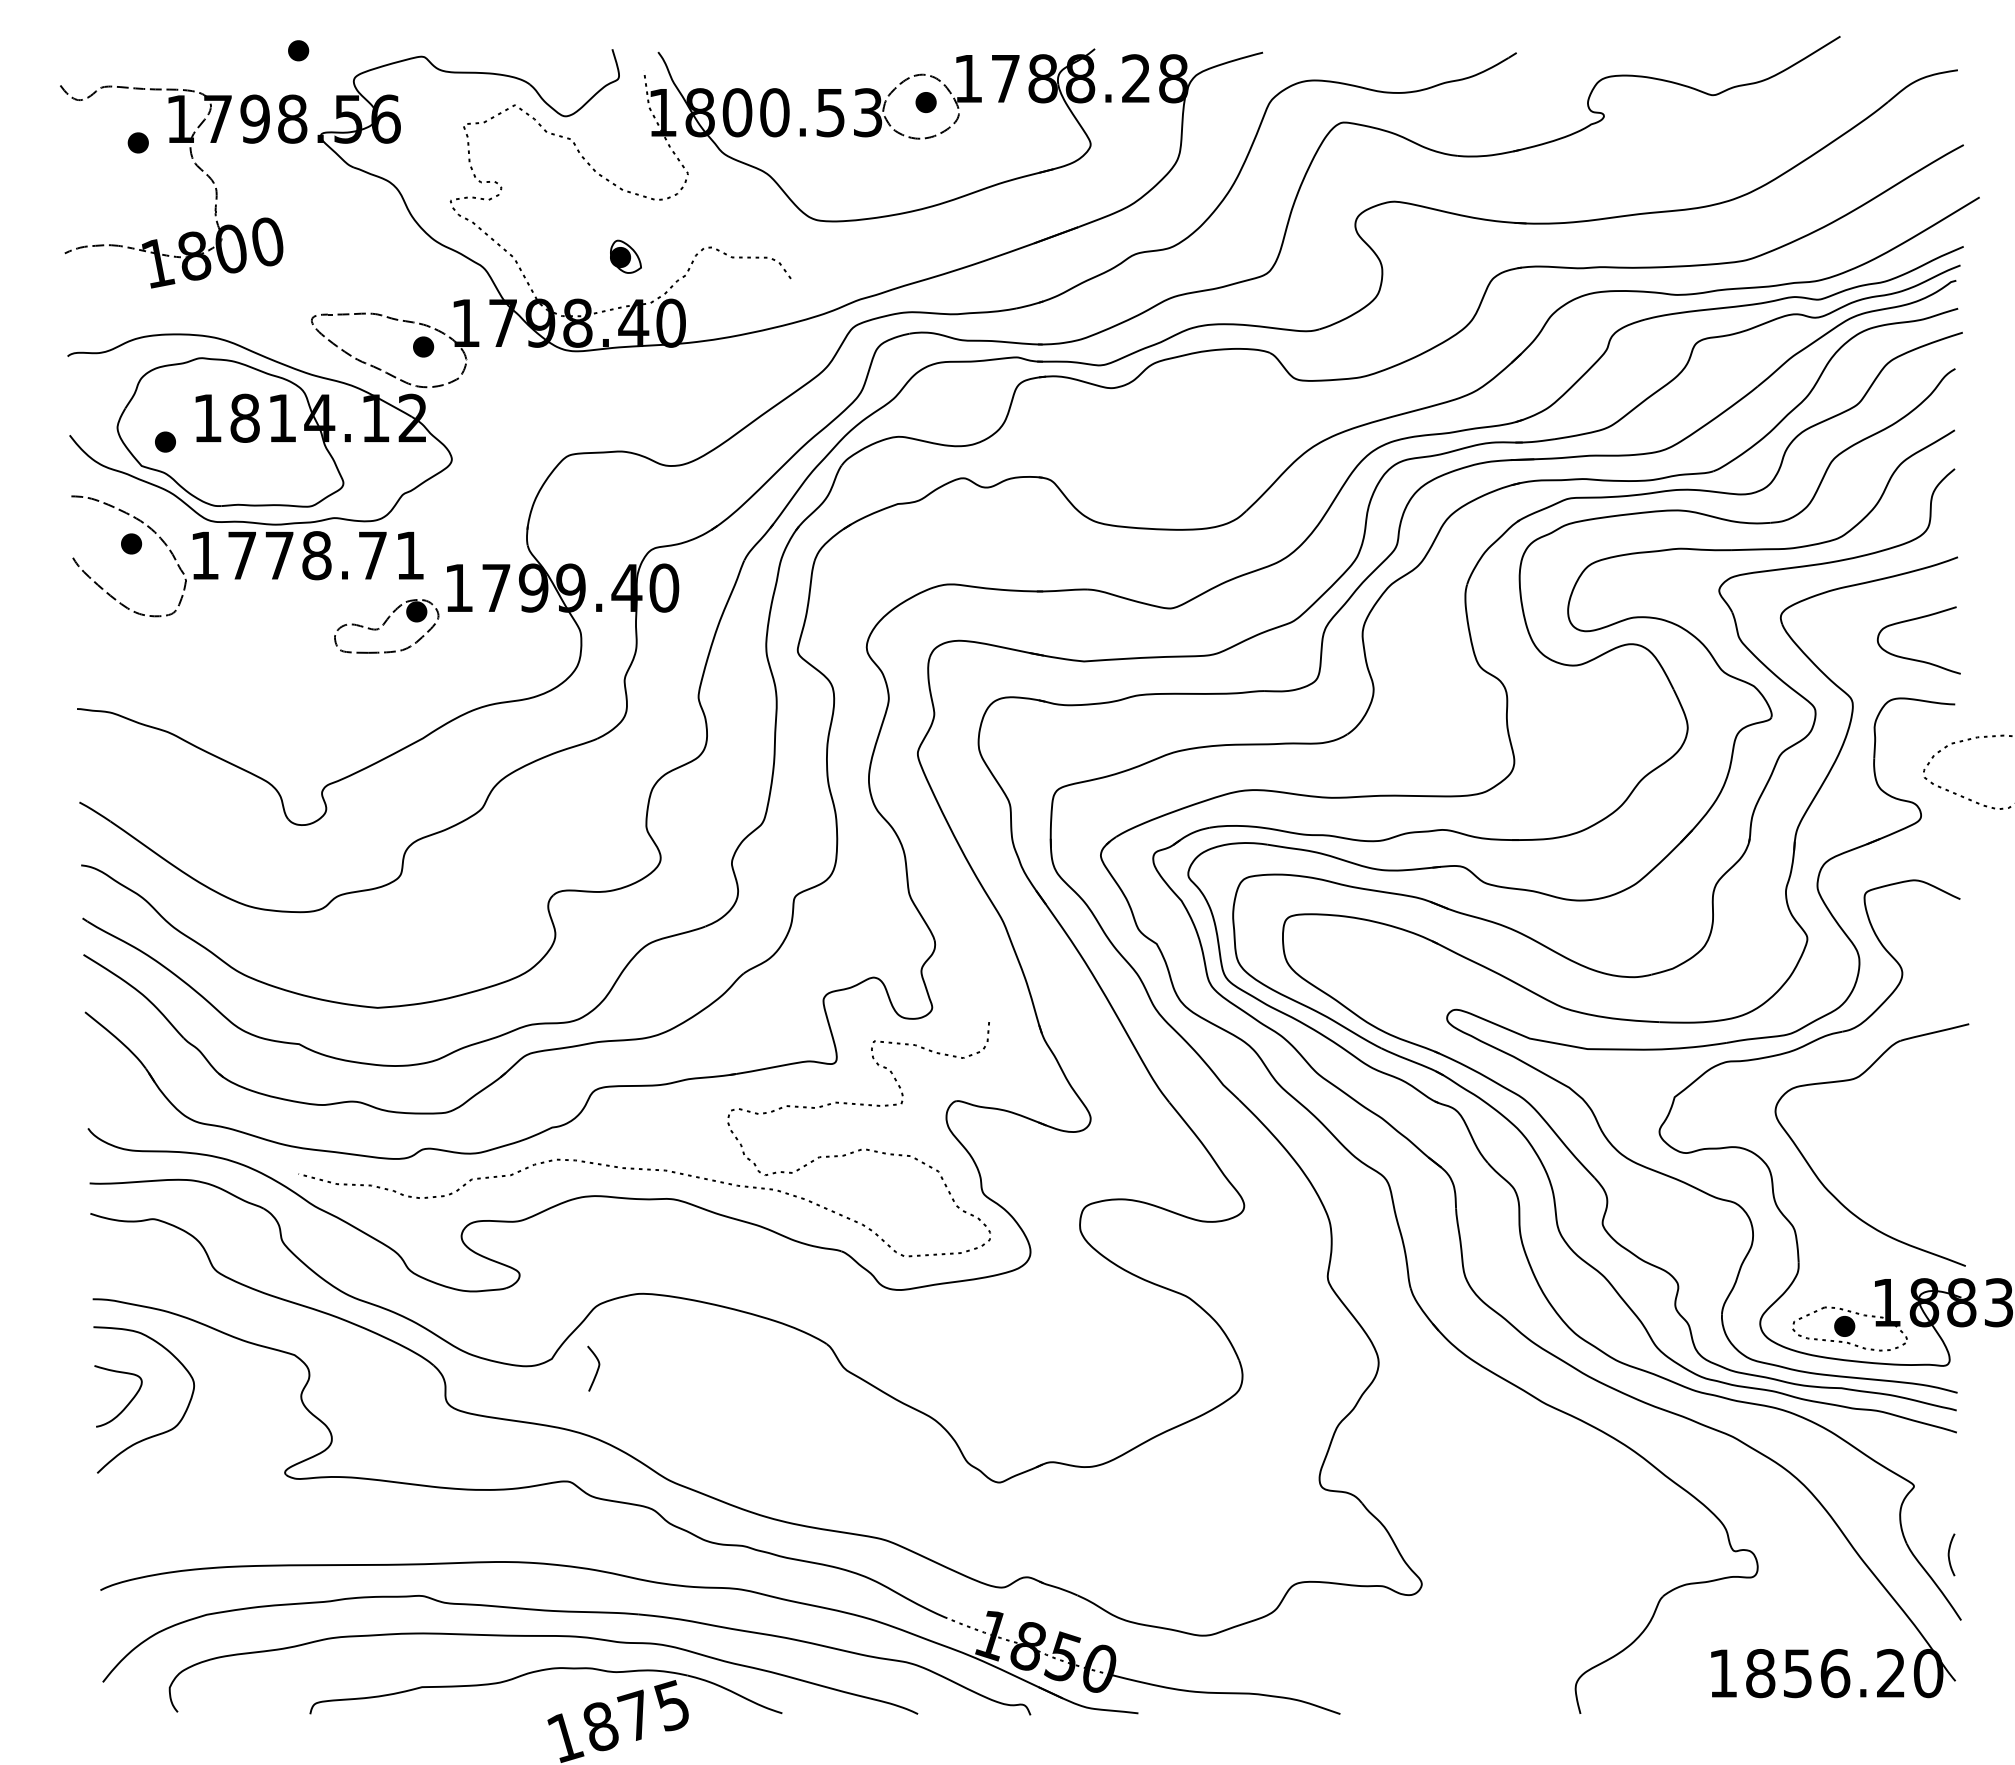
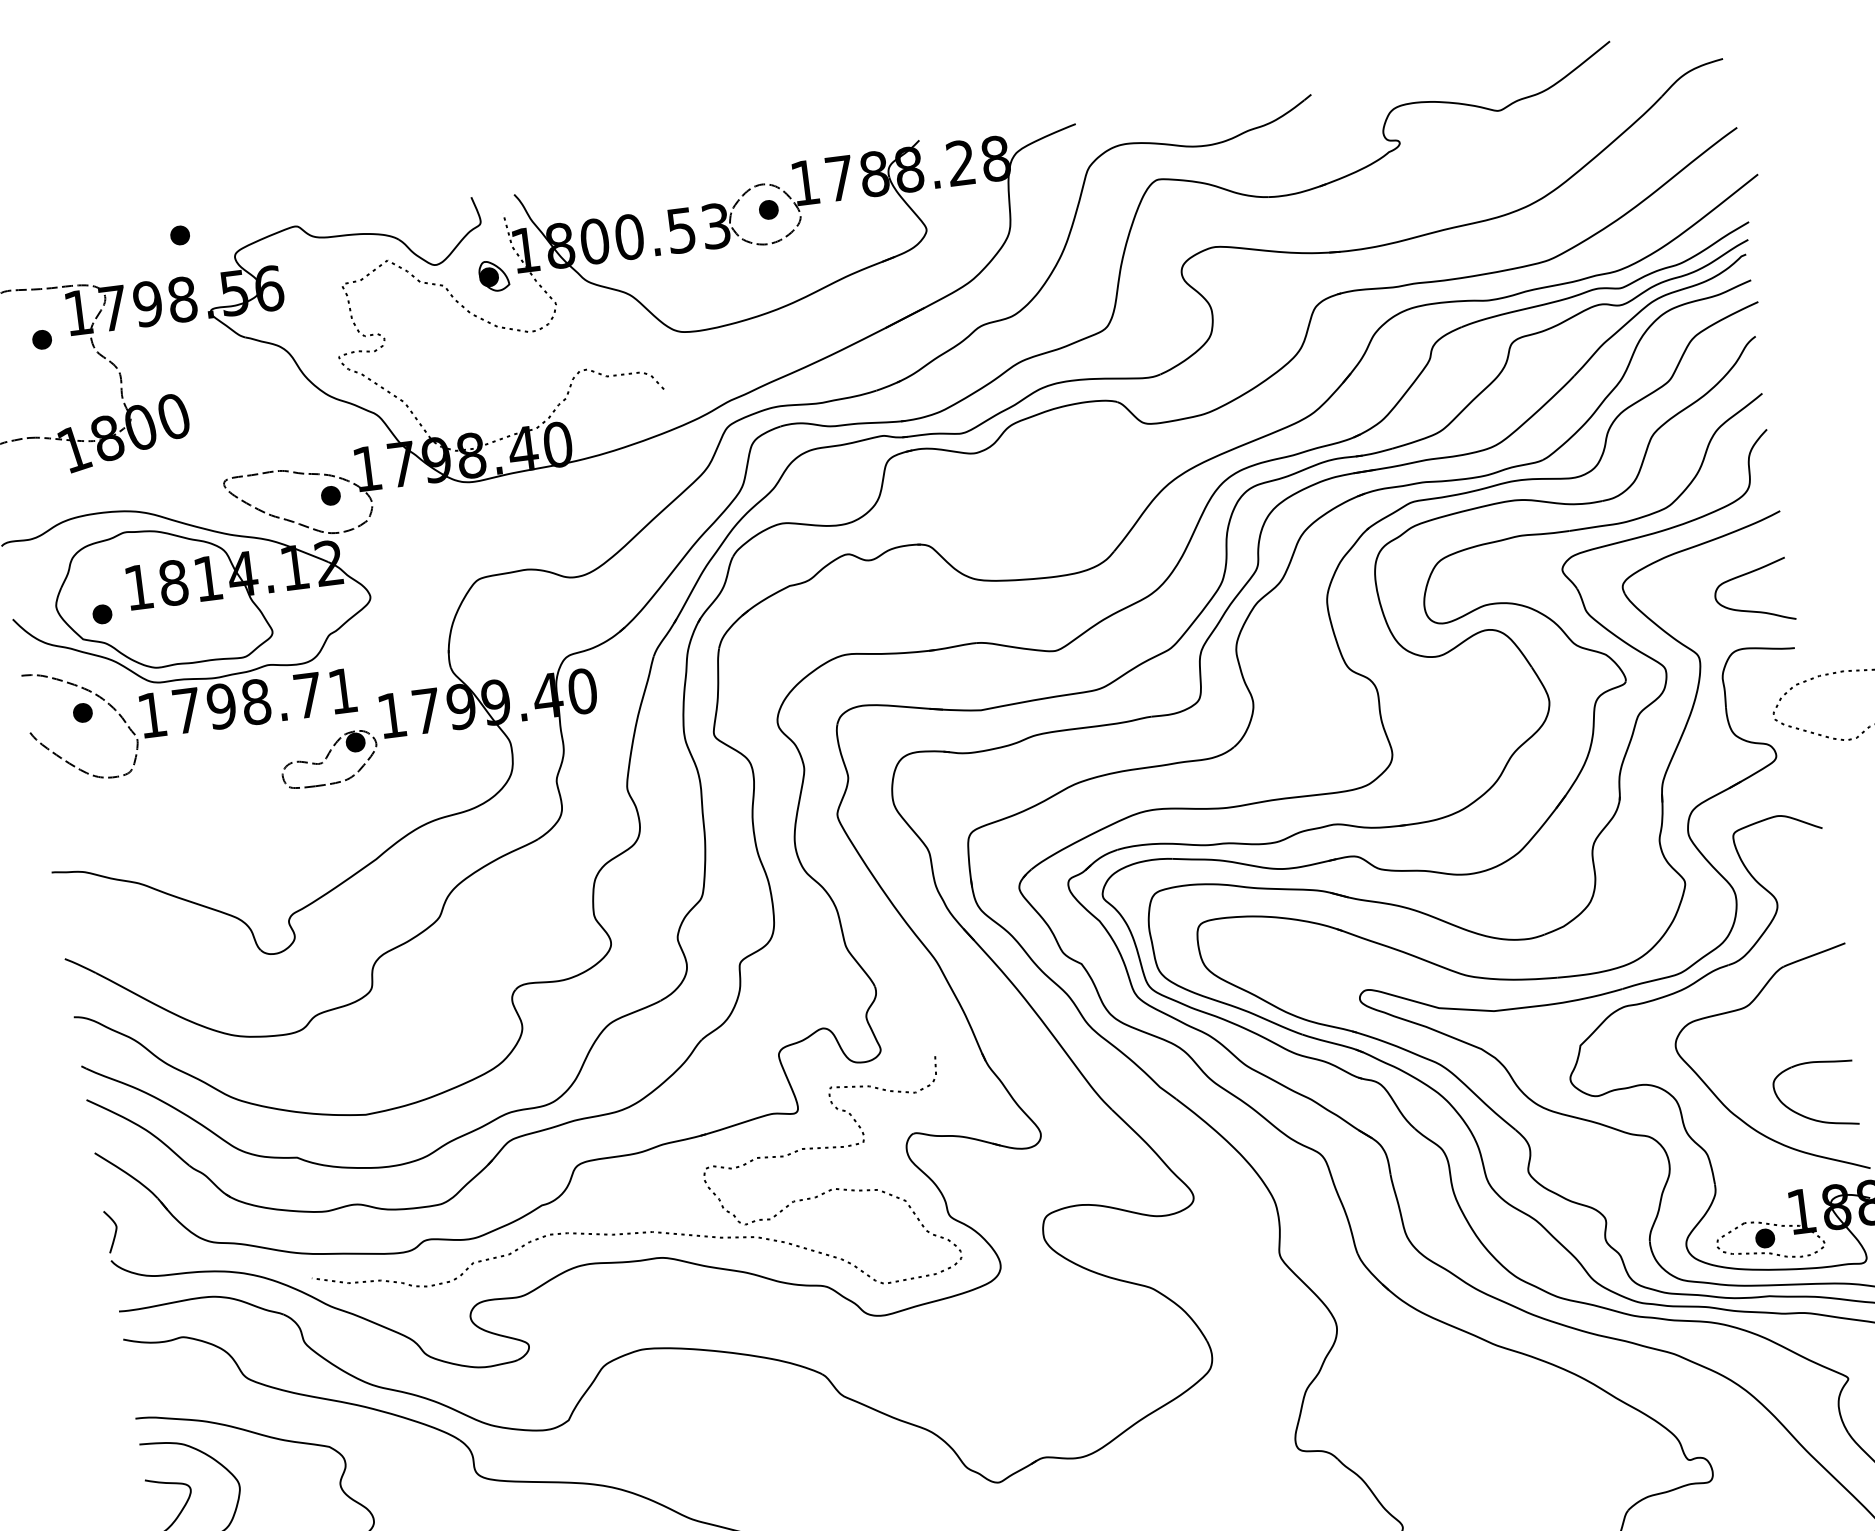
part: (625, 256) -> (493, 275), moved
text: (279, 555) -> (221, 706), 1778.71 -> 1798.71
part: (1906, 1203) -> (1808, 1117), added
curve: (596, 1370) -> (114, 1232), moved

